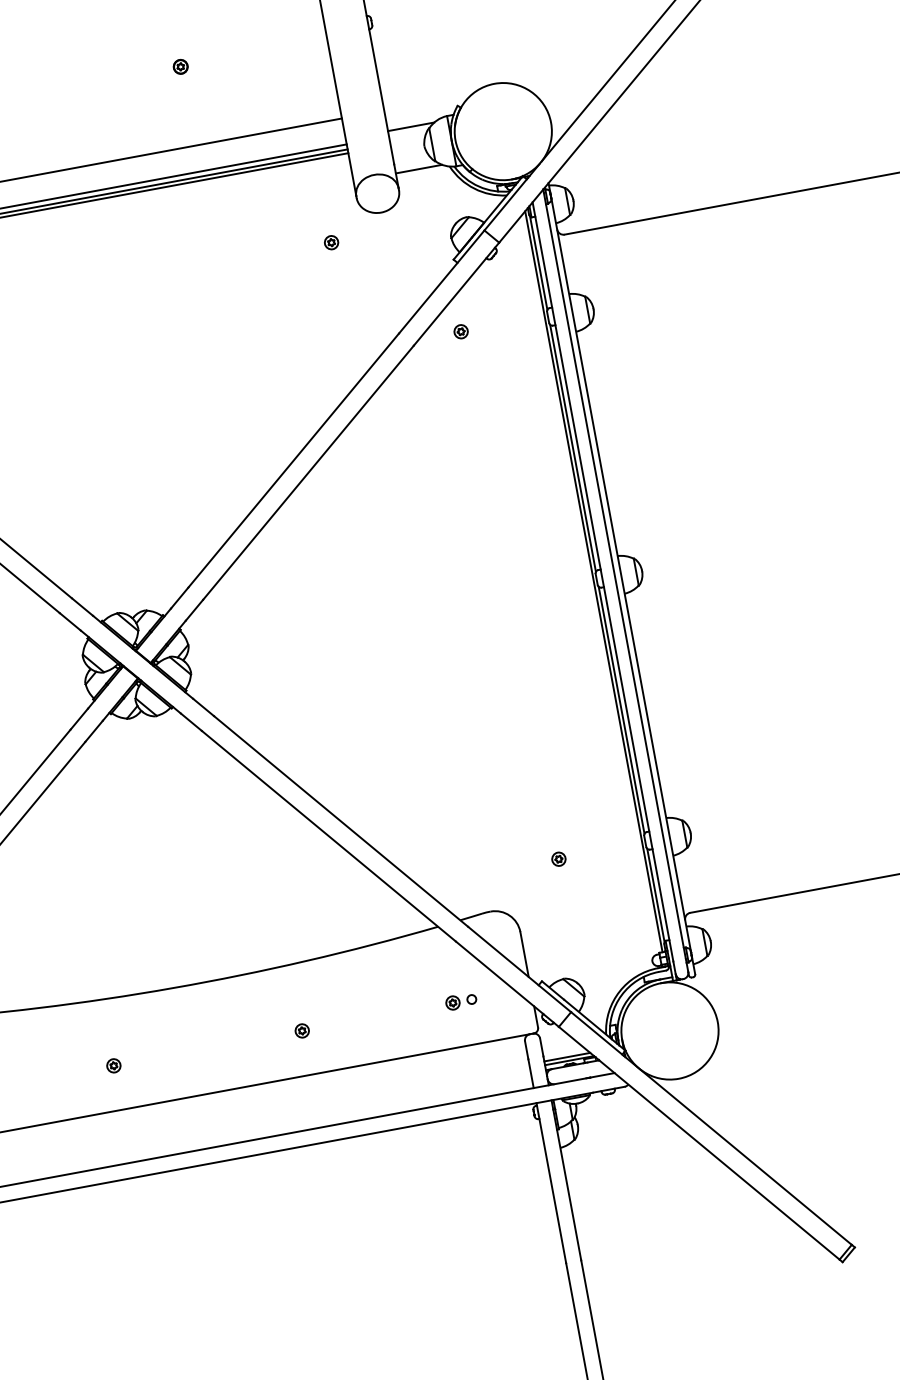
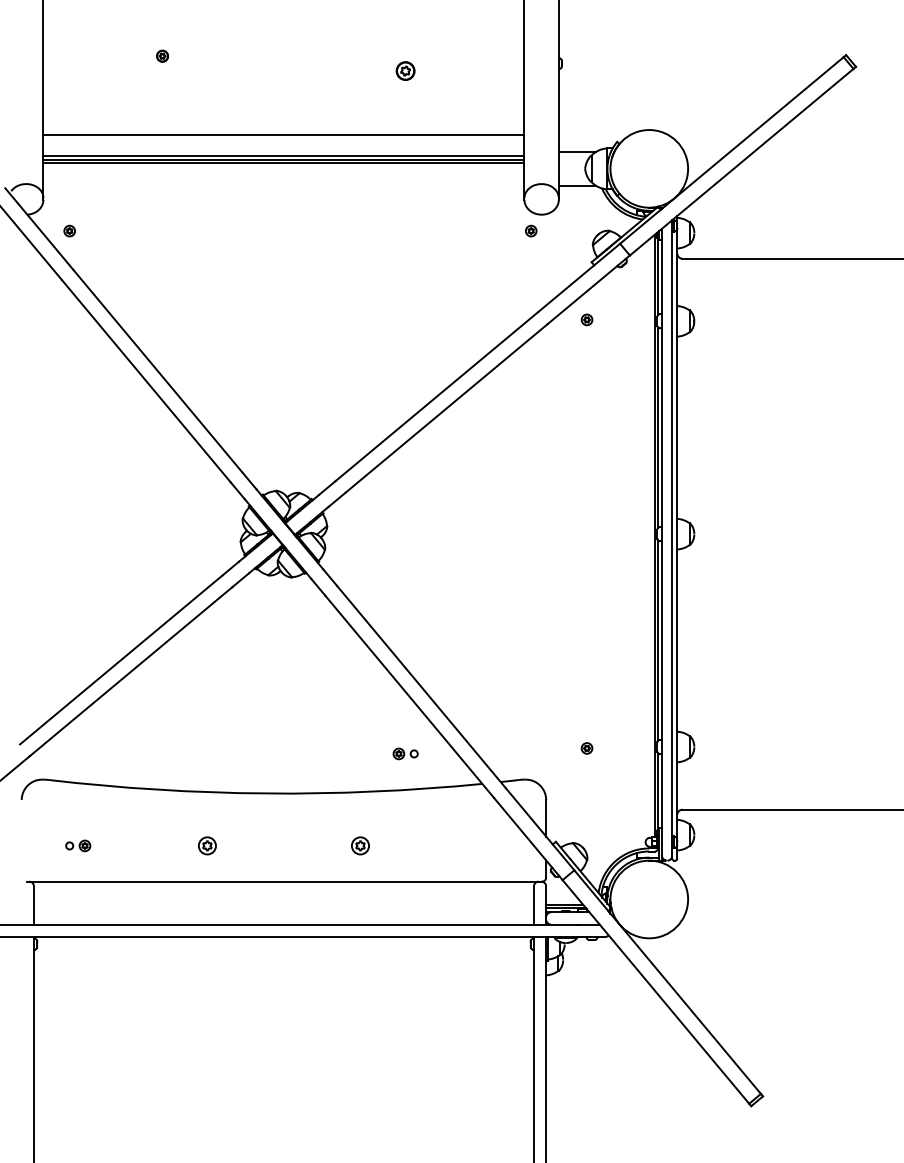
part: (179, 66) -> (404, 70), size x1.6
part: (331, 241) -> (531, 230), moved
part: (460, 1000) -> (405, 753), moved
part: (302, 1030) -> (360, 845), size x1.6
part: (113, 1065) -> (207, 845), size x1.6

